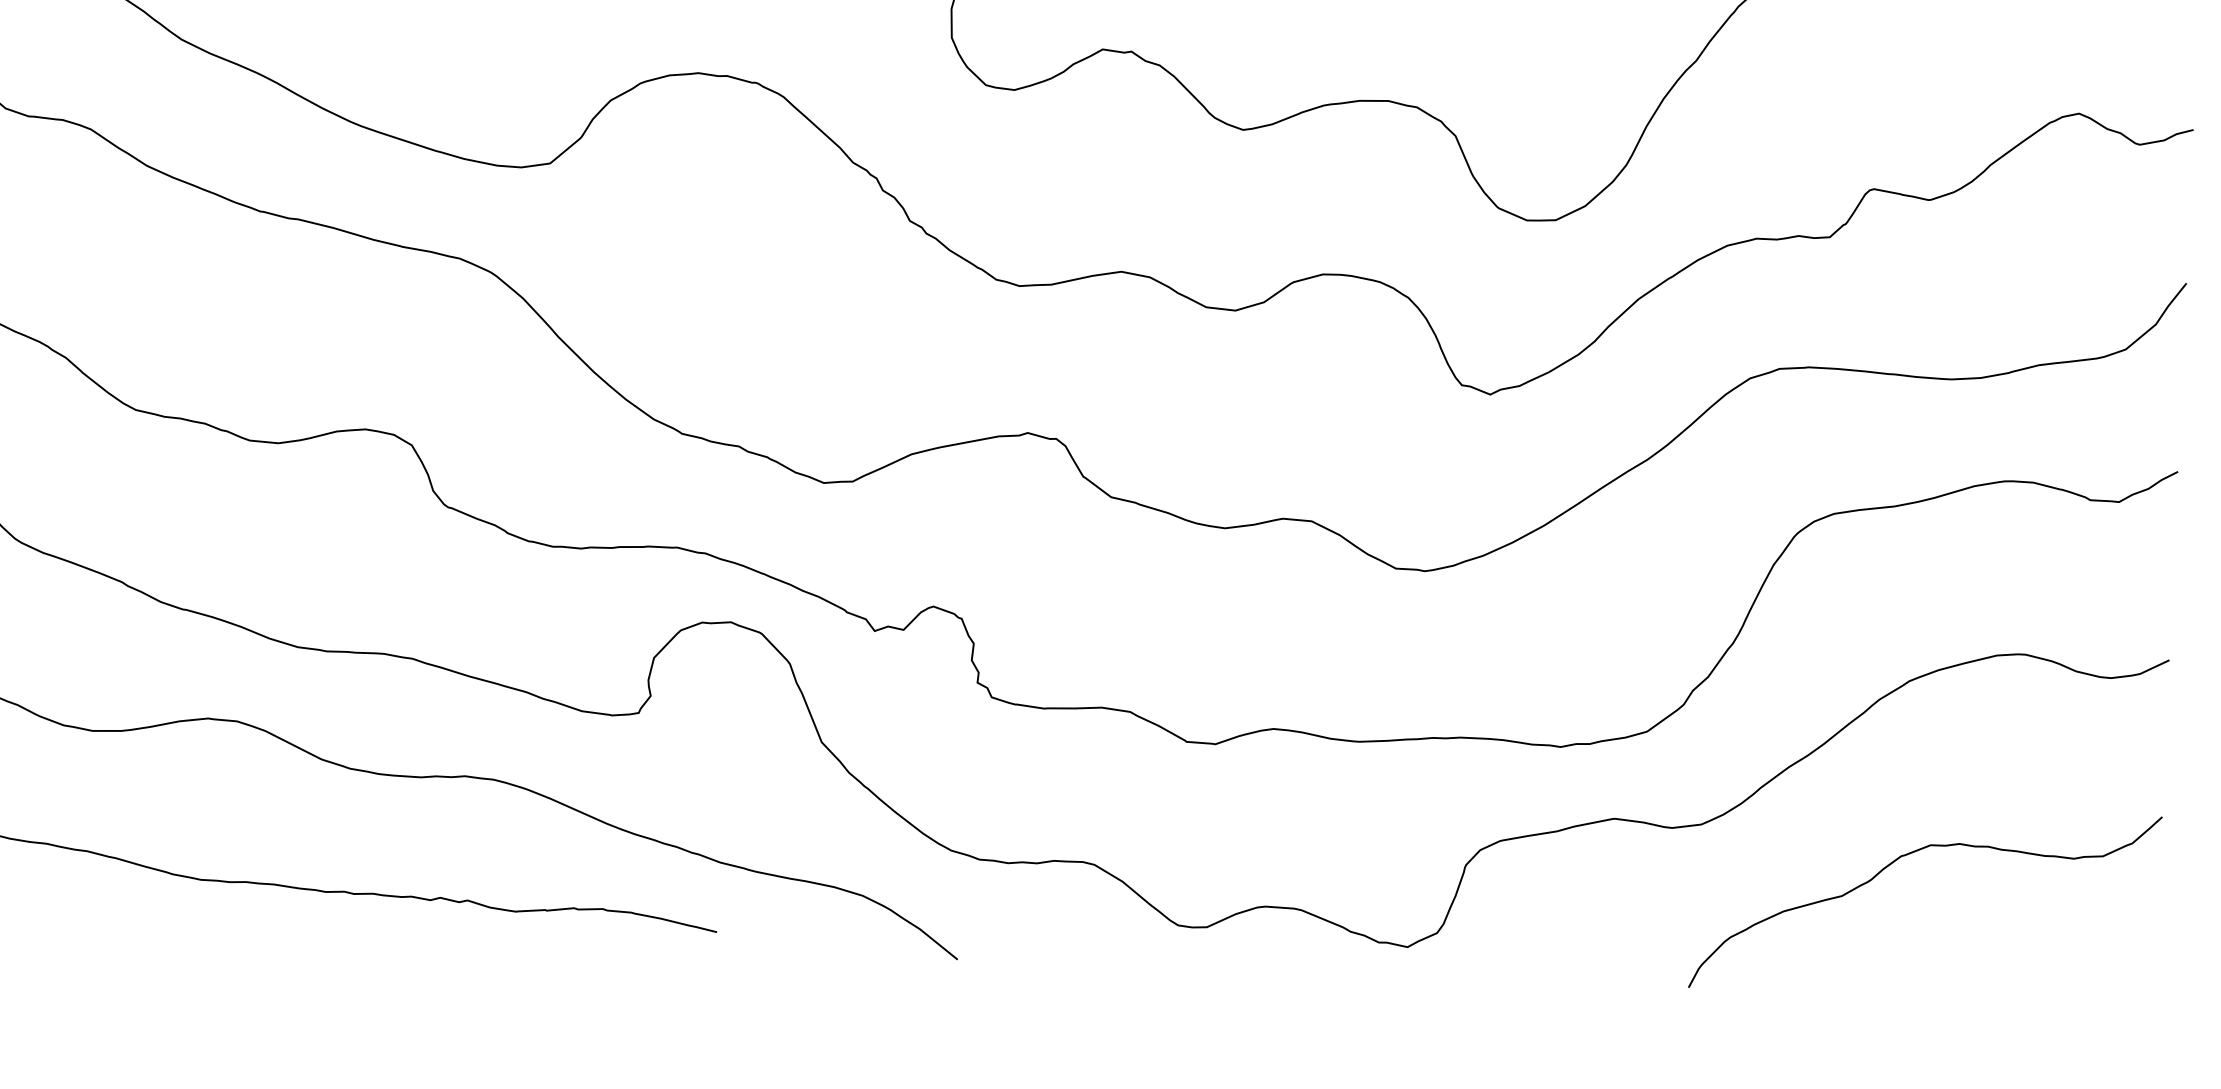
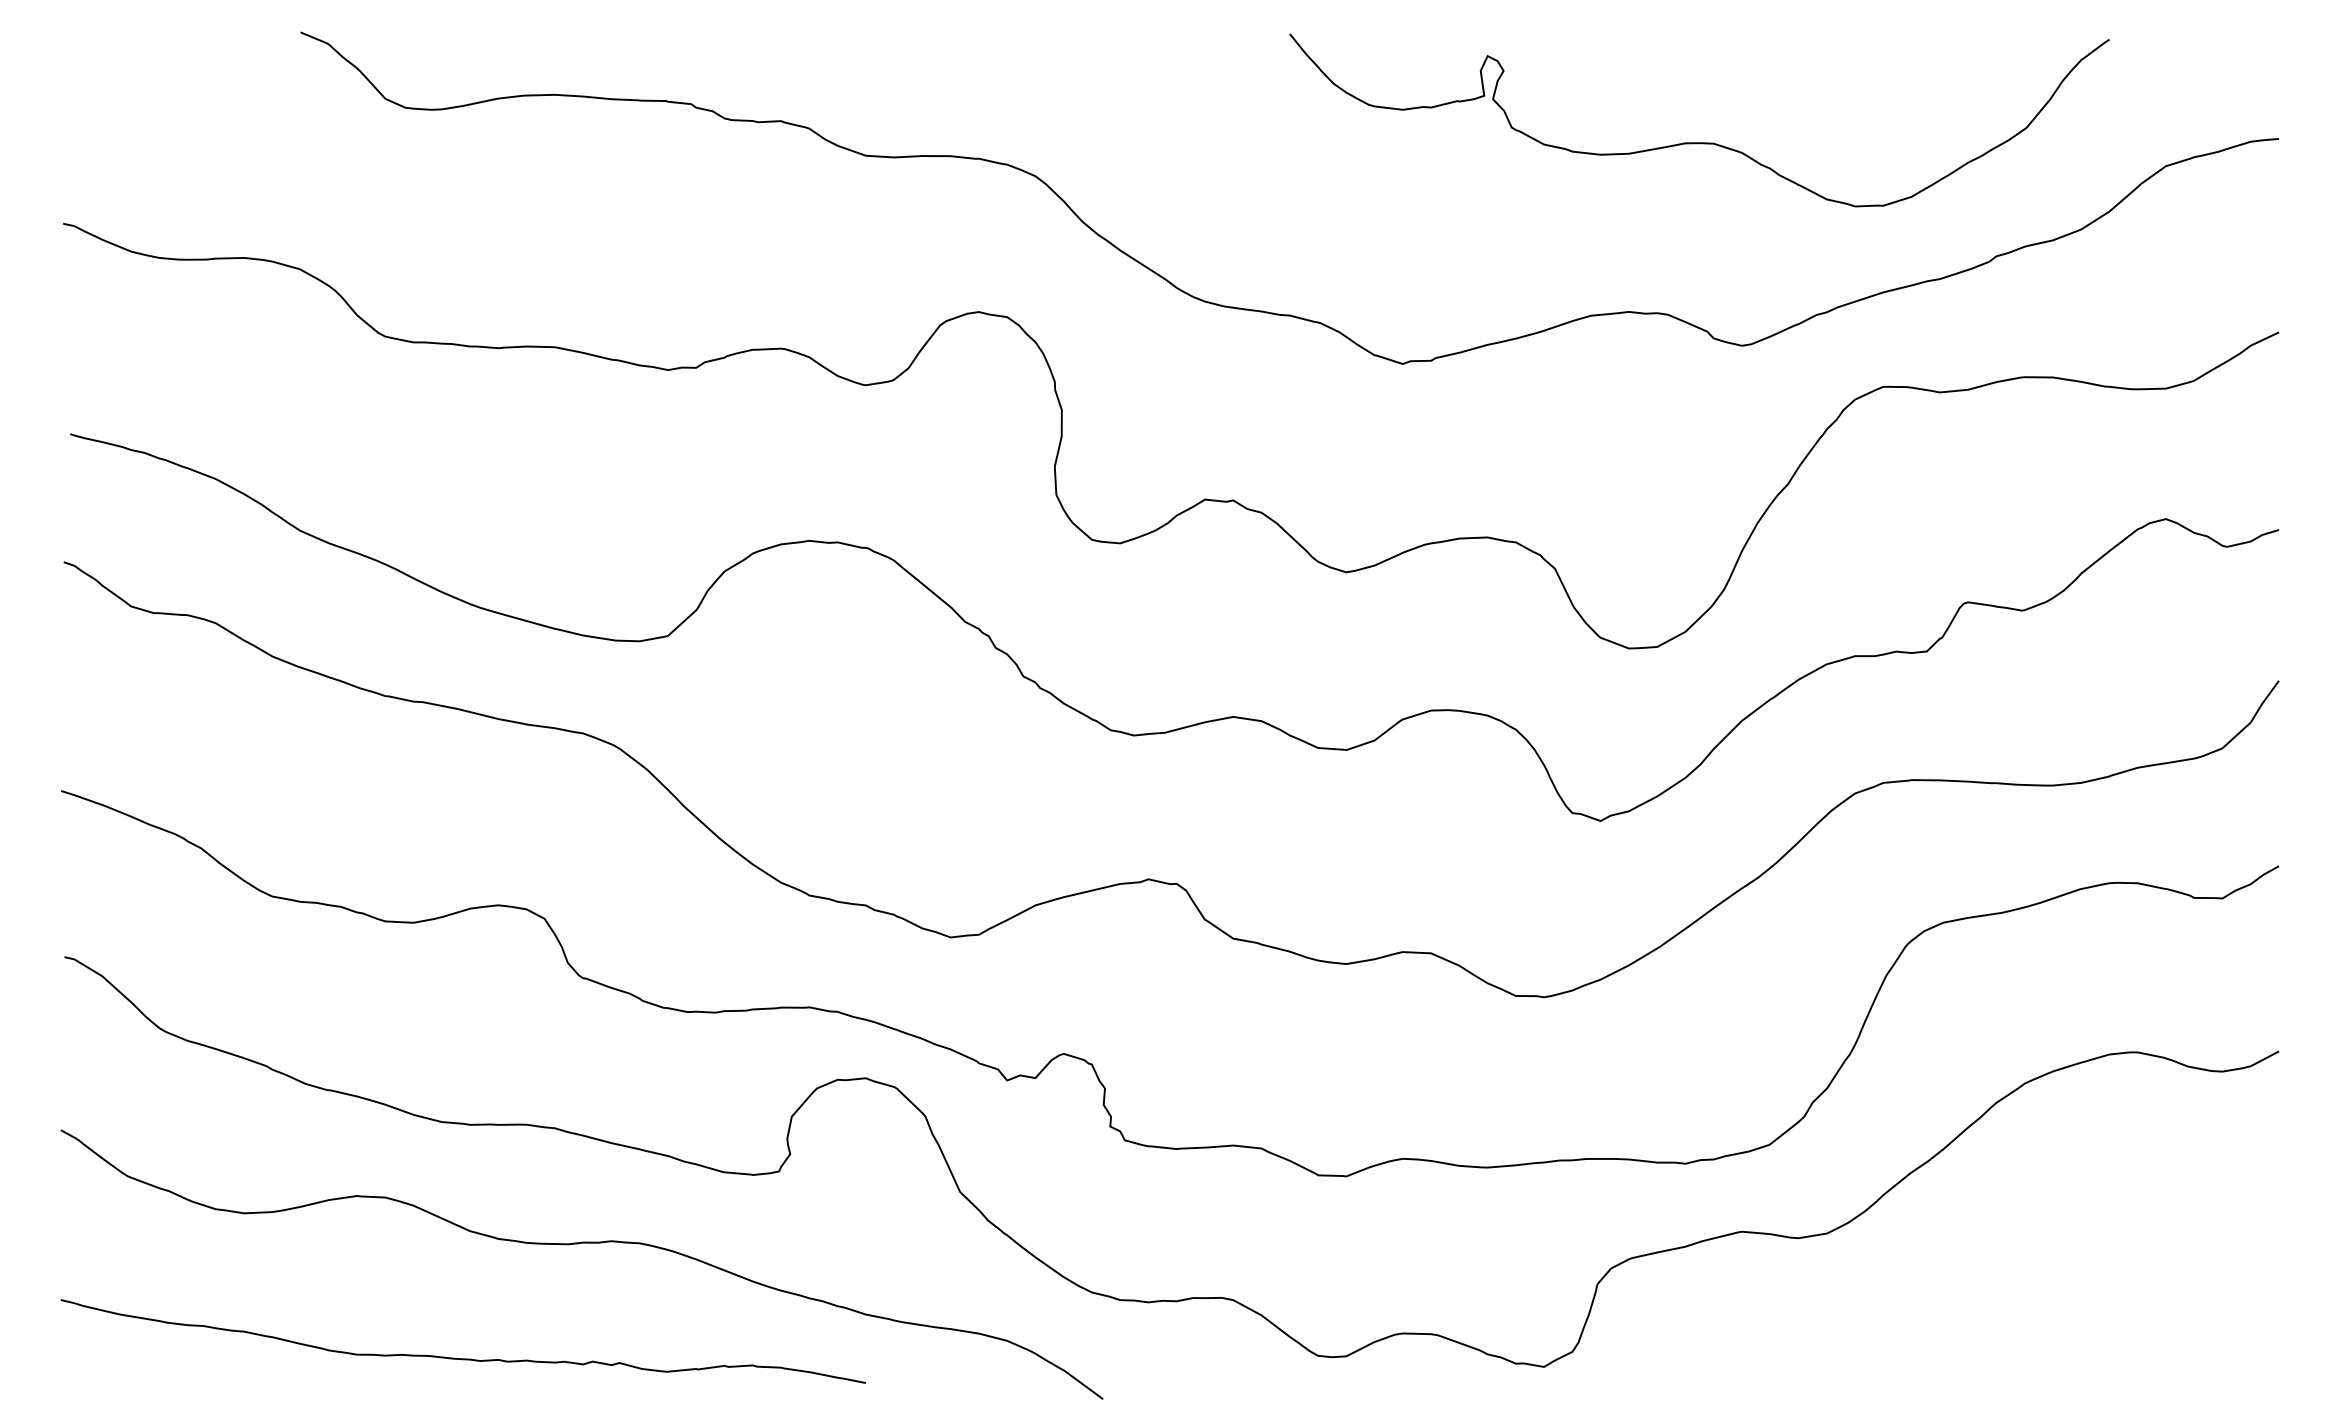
curve: (1908, 855) -> (2031, 1254), removed

